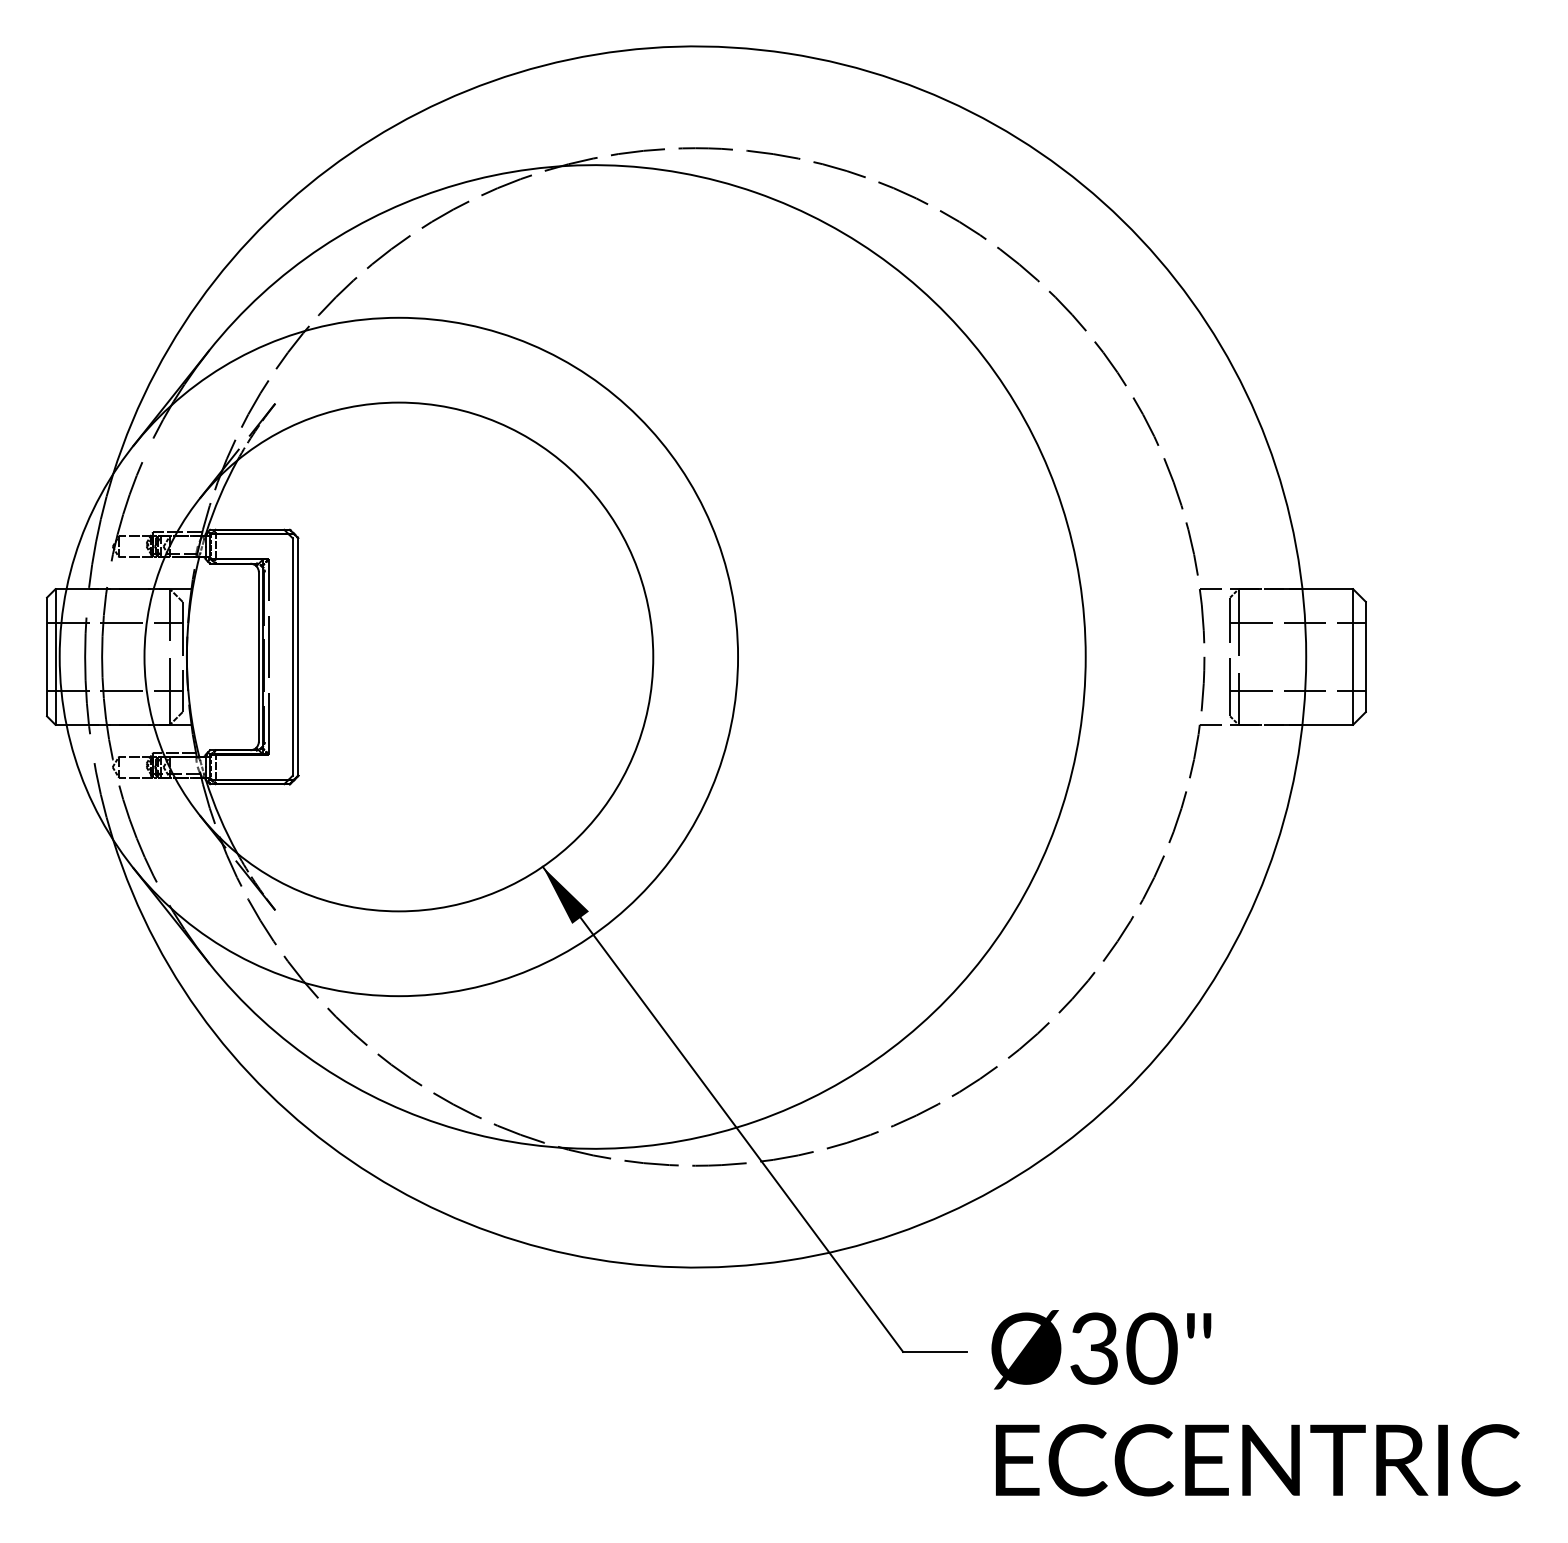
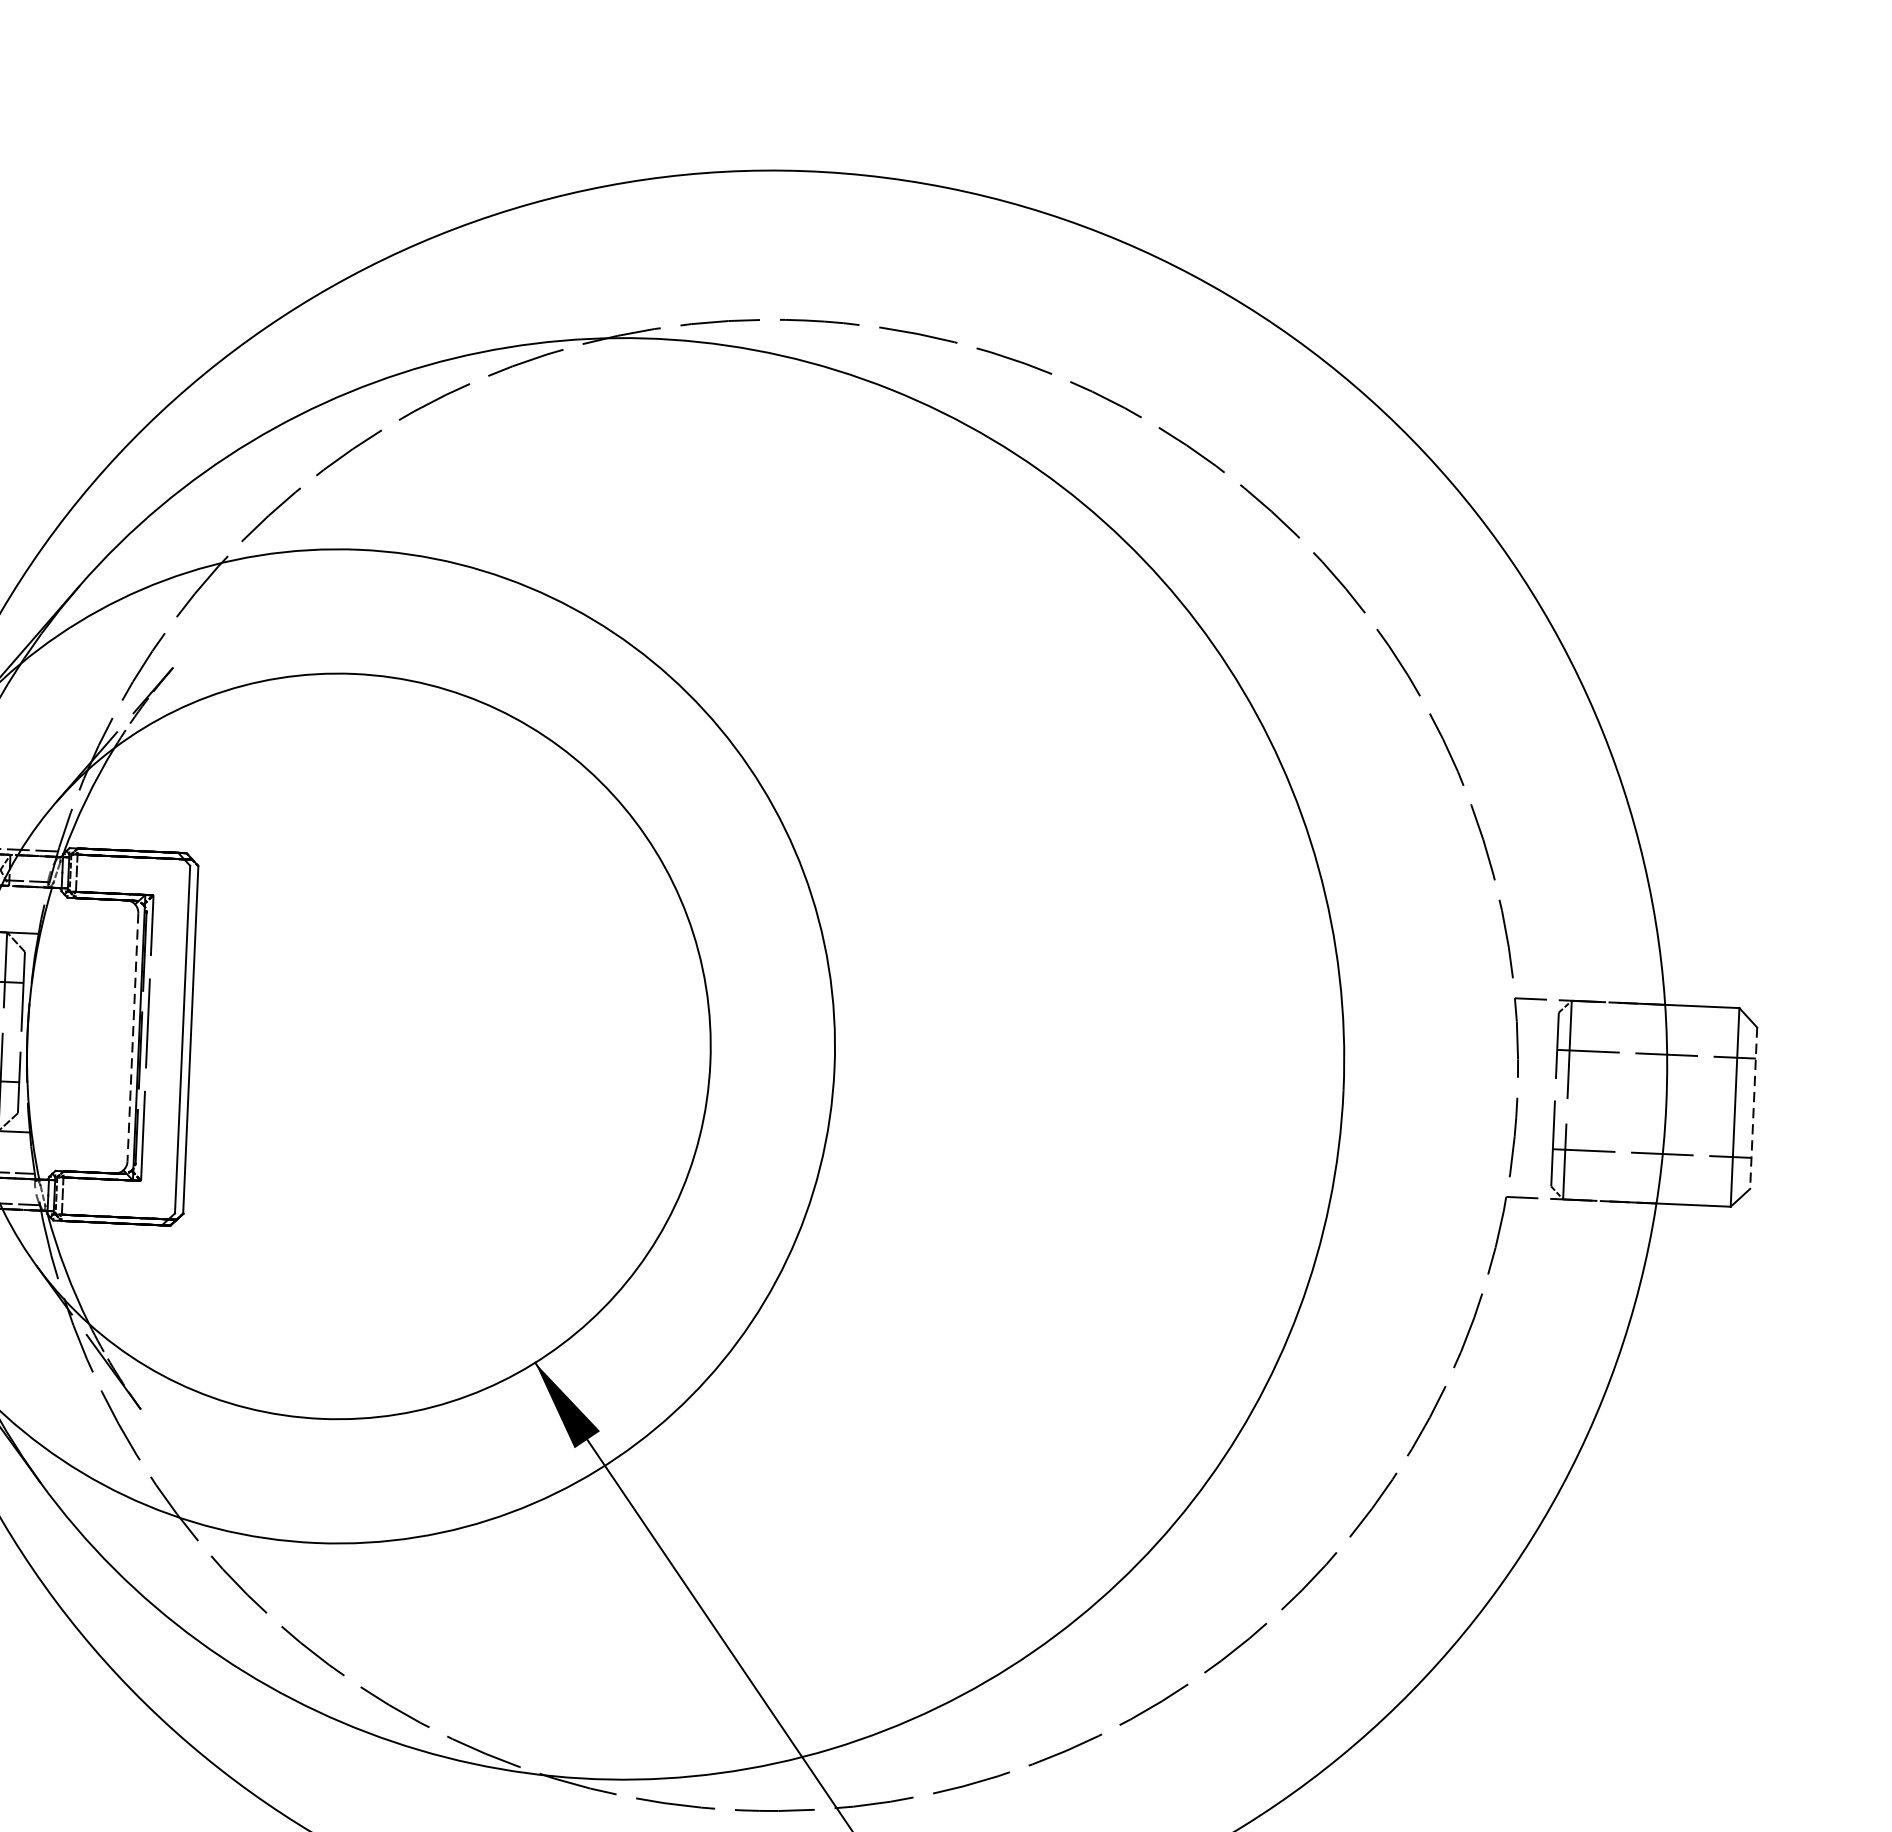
line: (258, 656) -> (132, 1036), solid -> dashed
line: (1365, 657) -> (1753, 1108), solid -> dashed

